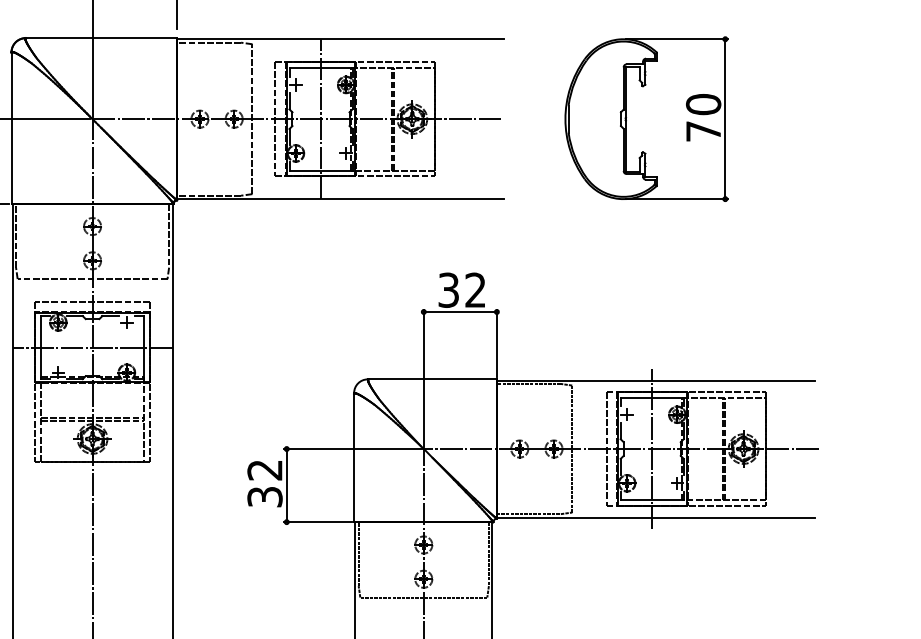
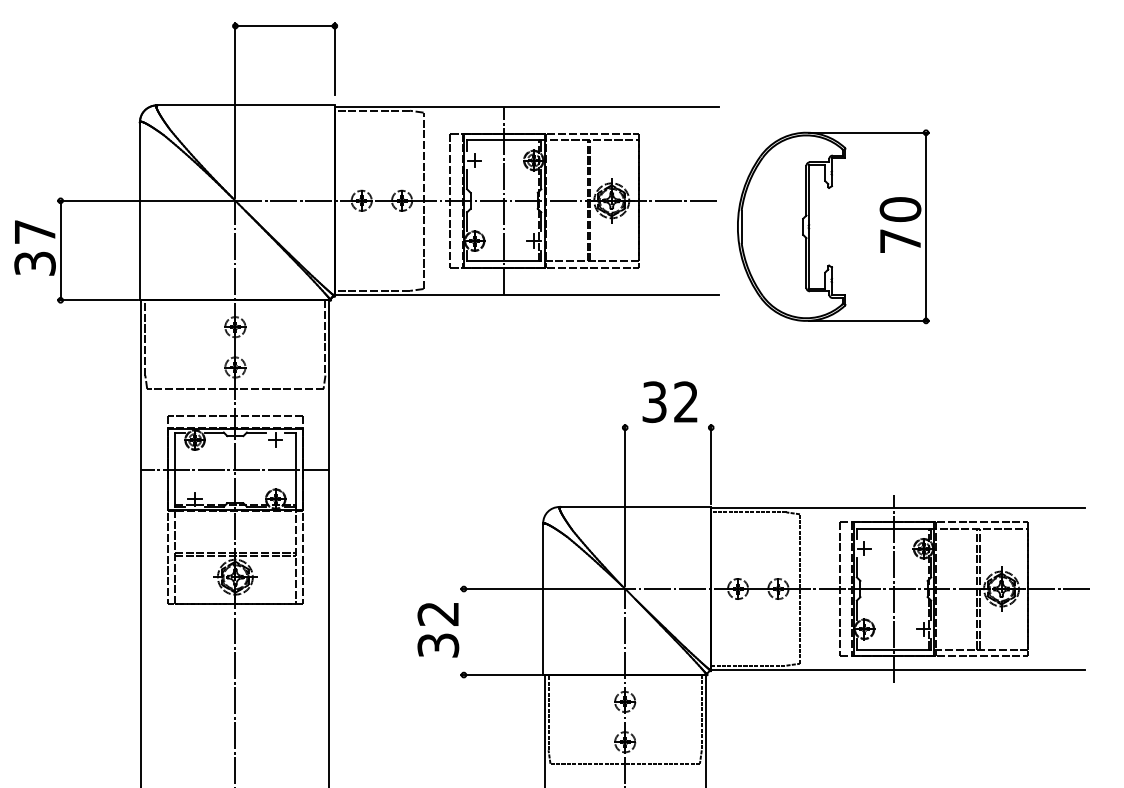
part: (646, 118) -> (833, 226), moved
line: (460, 311) -> (668, 427), removed
line: (286, 485) -> (463, 632), removed

